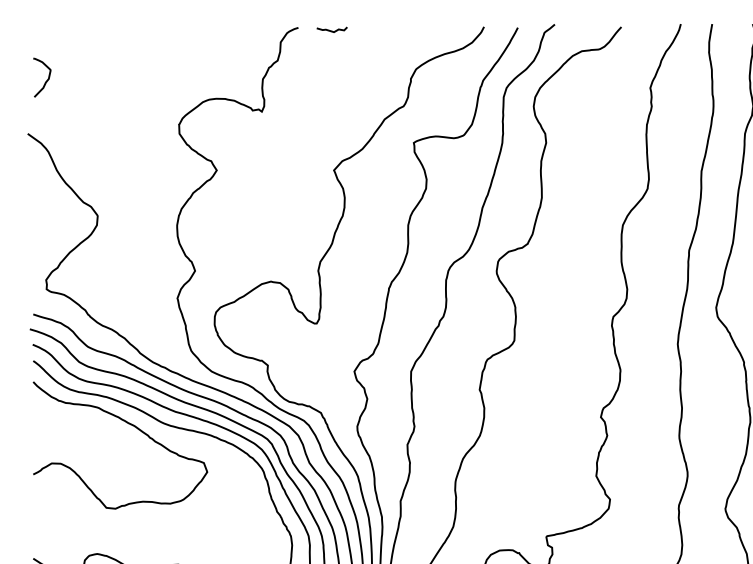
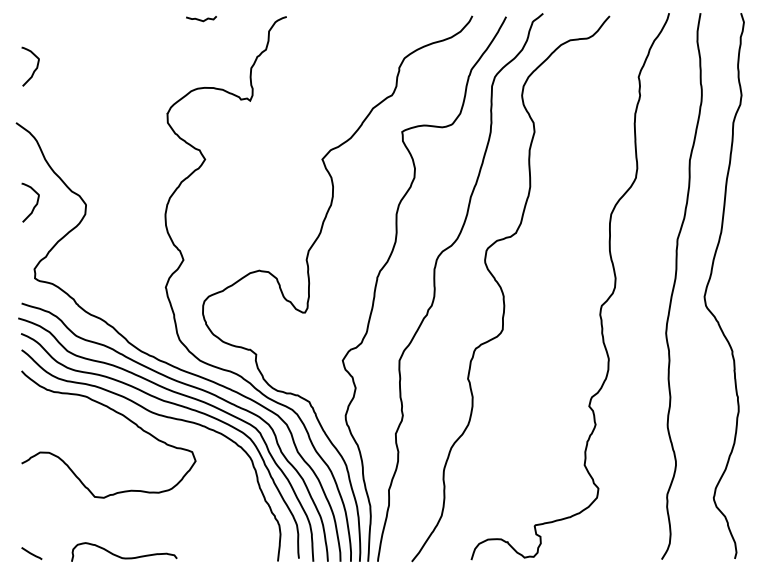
curve: (332, 30) -> (201, 19), moved
curve: (46, 216) -> (34, 205), added

